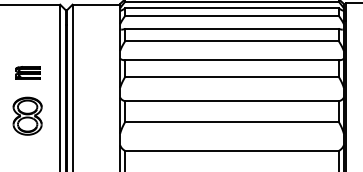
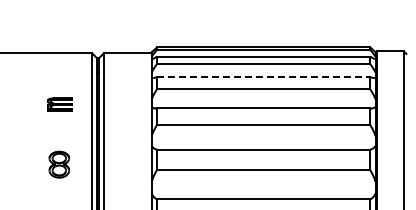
line: (231, 29) -> (263, 77), solid -> dashed
part: (27, 73) -> (59, 104), moved
part: (27, 116) -> (59, 164), size x0.7

